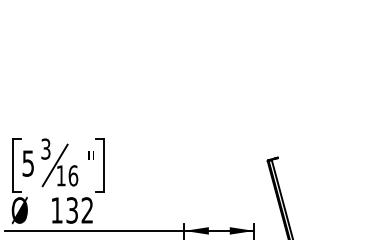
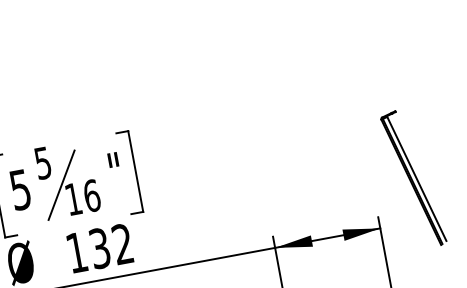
text: (45, 148) -> (42, 162), 3 -> 5

